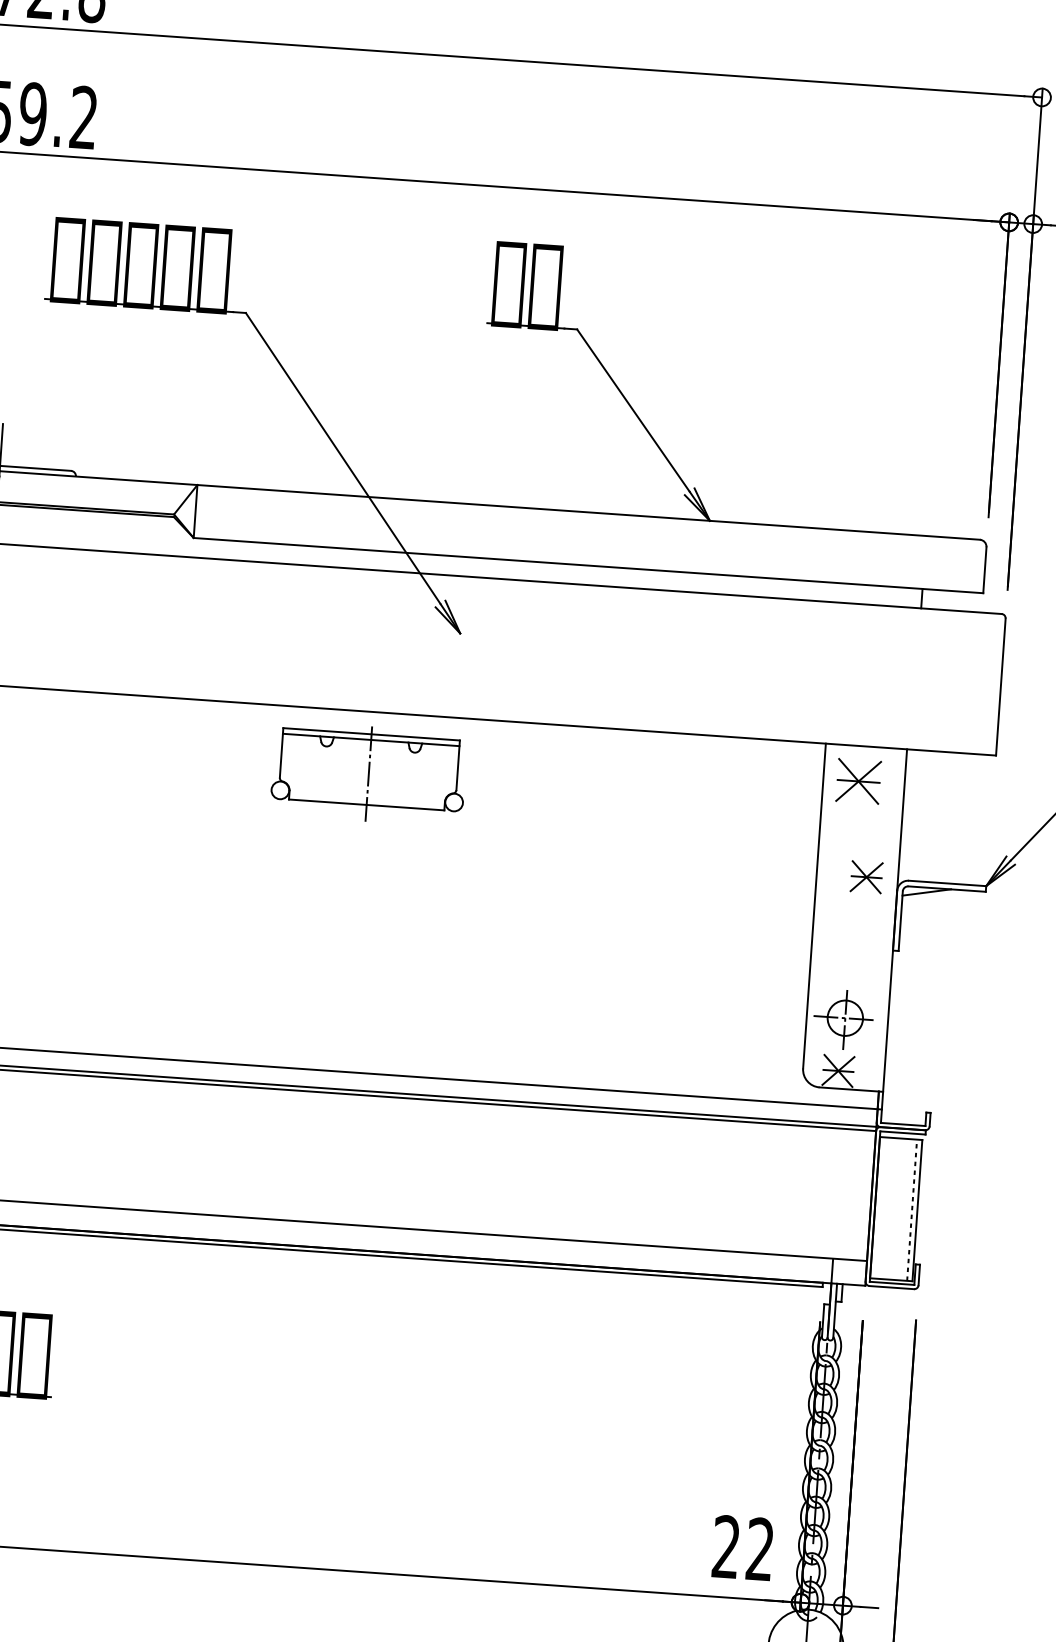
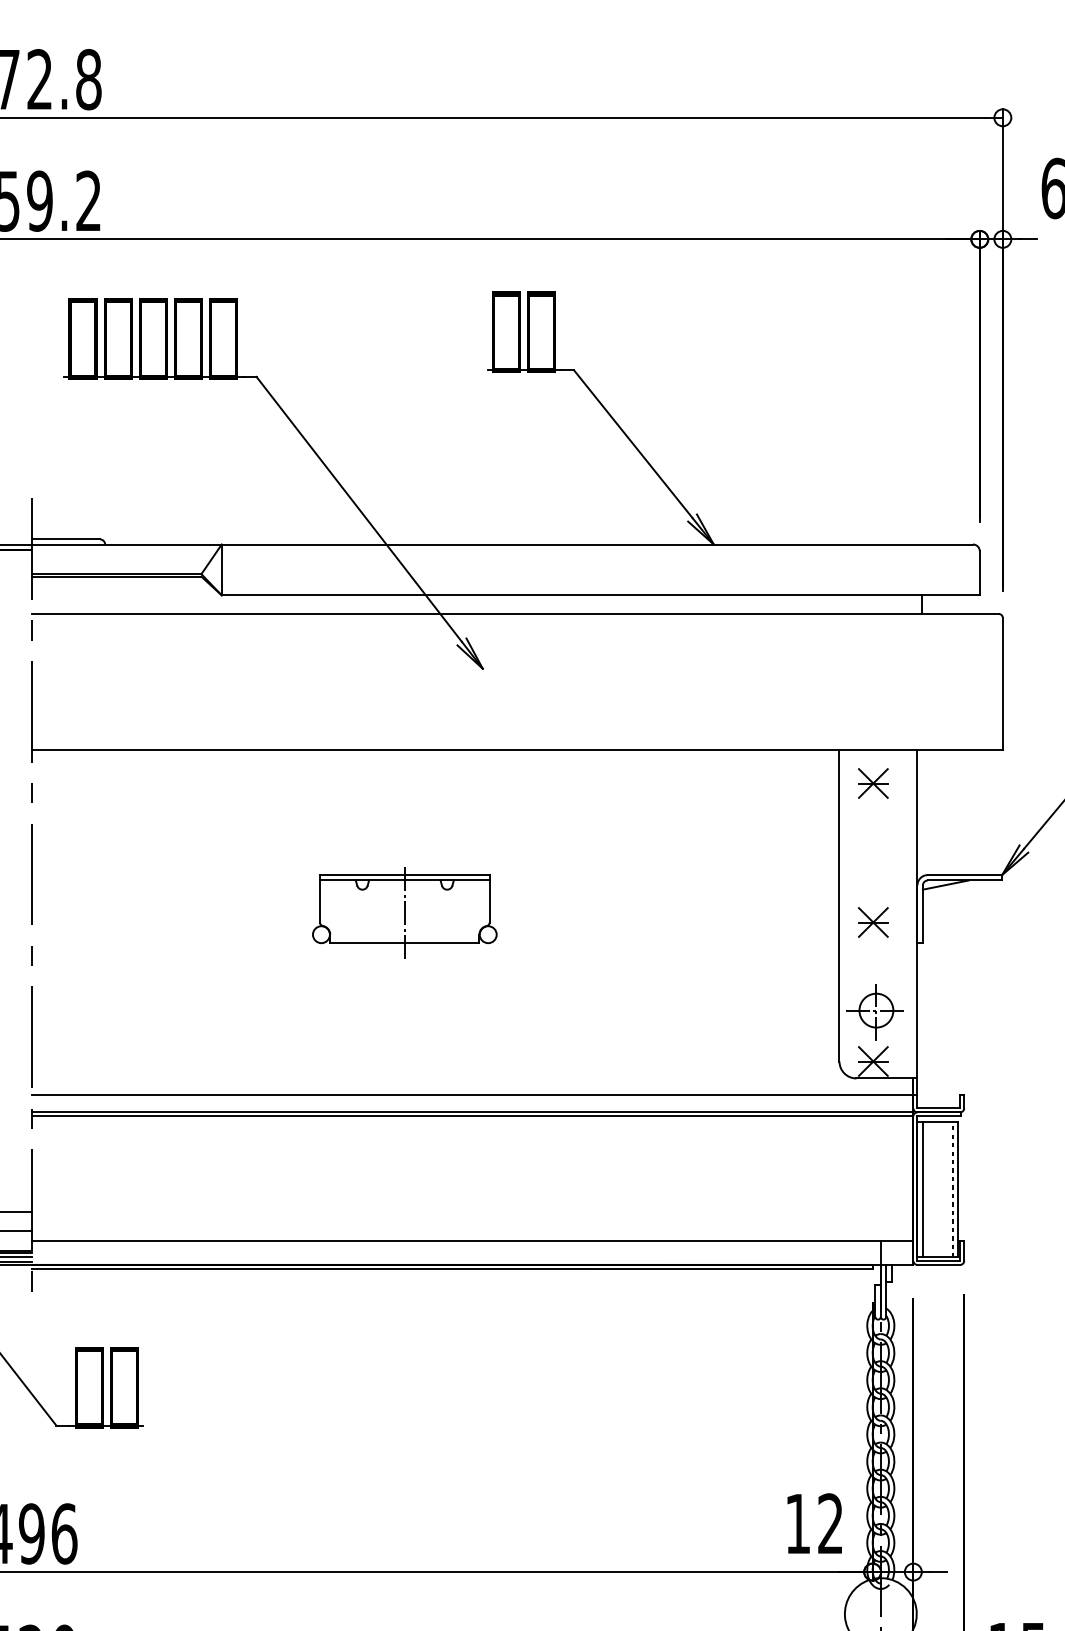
part: (368, 773) -> (404, 912), moved
part: (858, 781) -> (873, 783), size x0.71
part: (866, 877) -> (873, 922), moved
line: (880, 1207) -> (922, 1189), added
text: (725, 1546) -> (797, 1523), 22 -> 12

